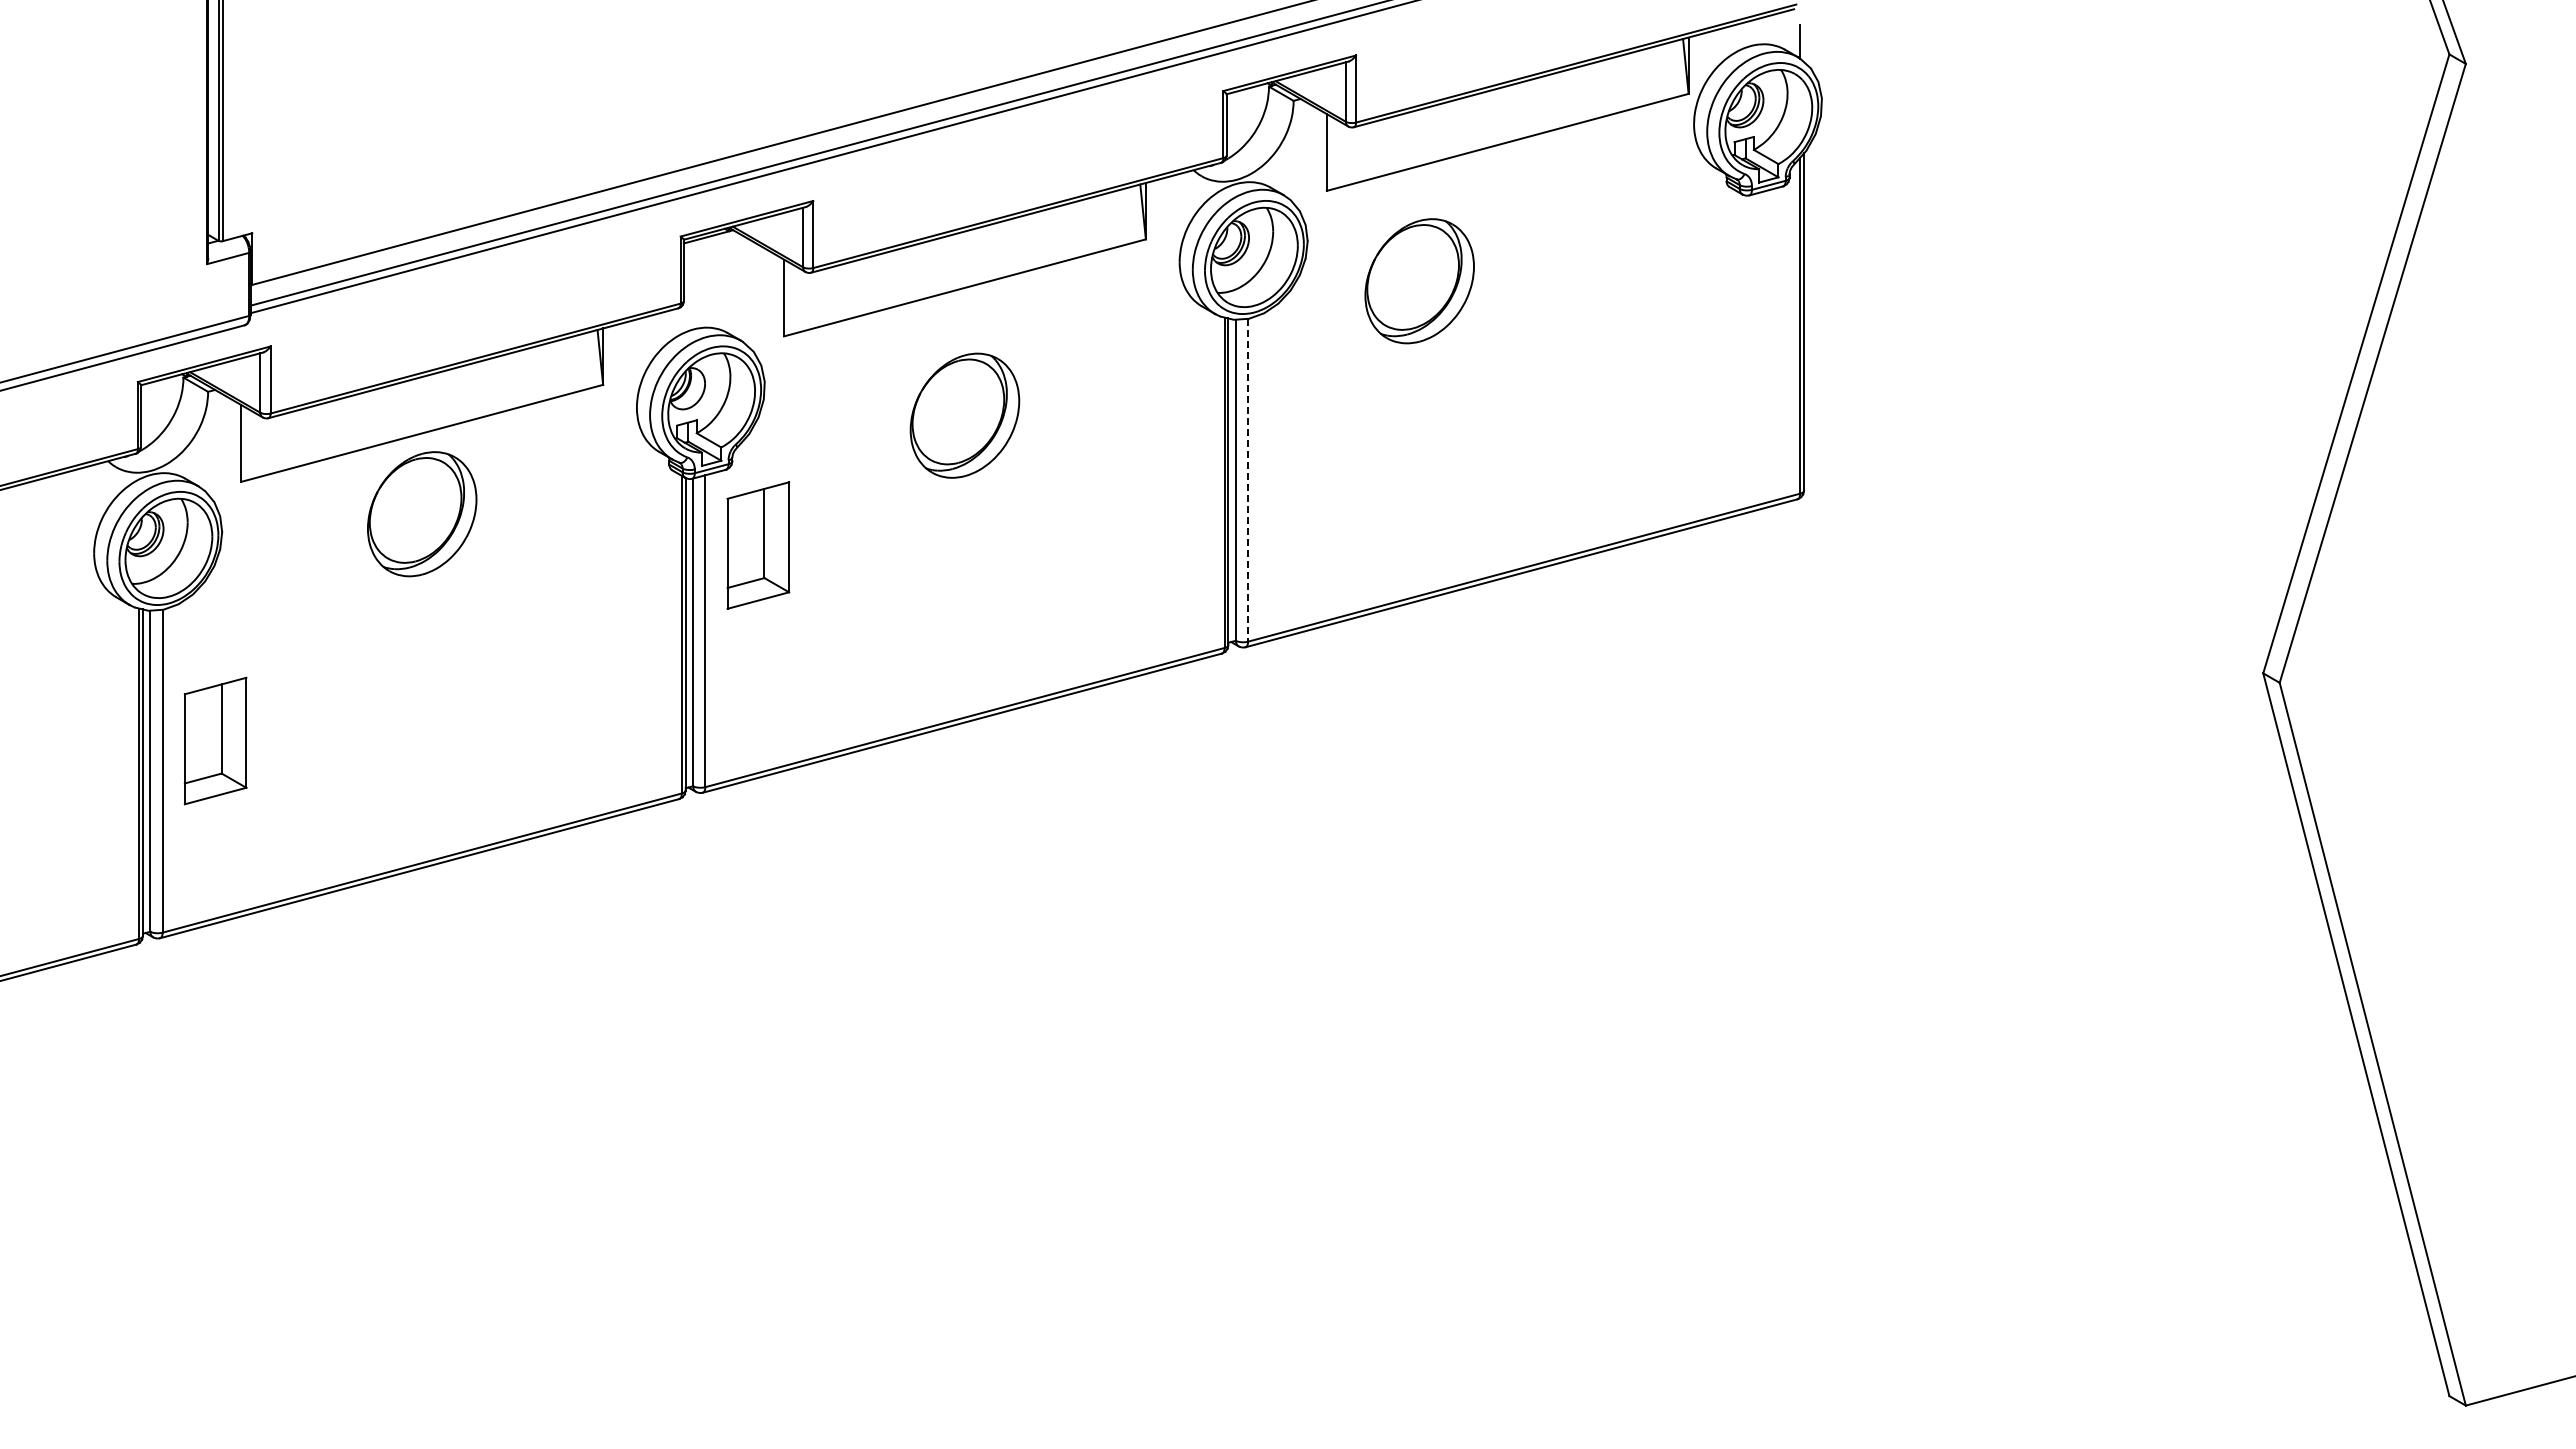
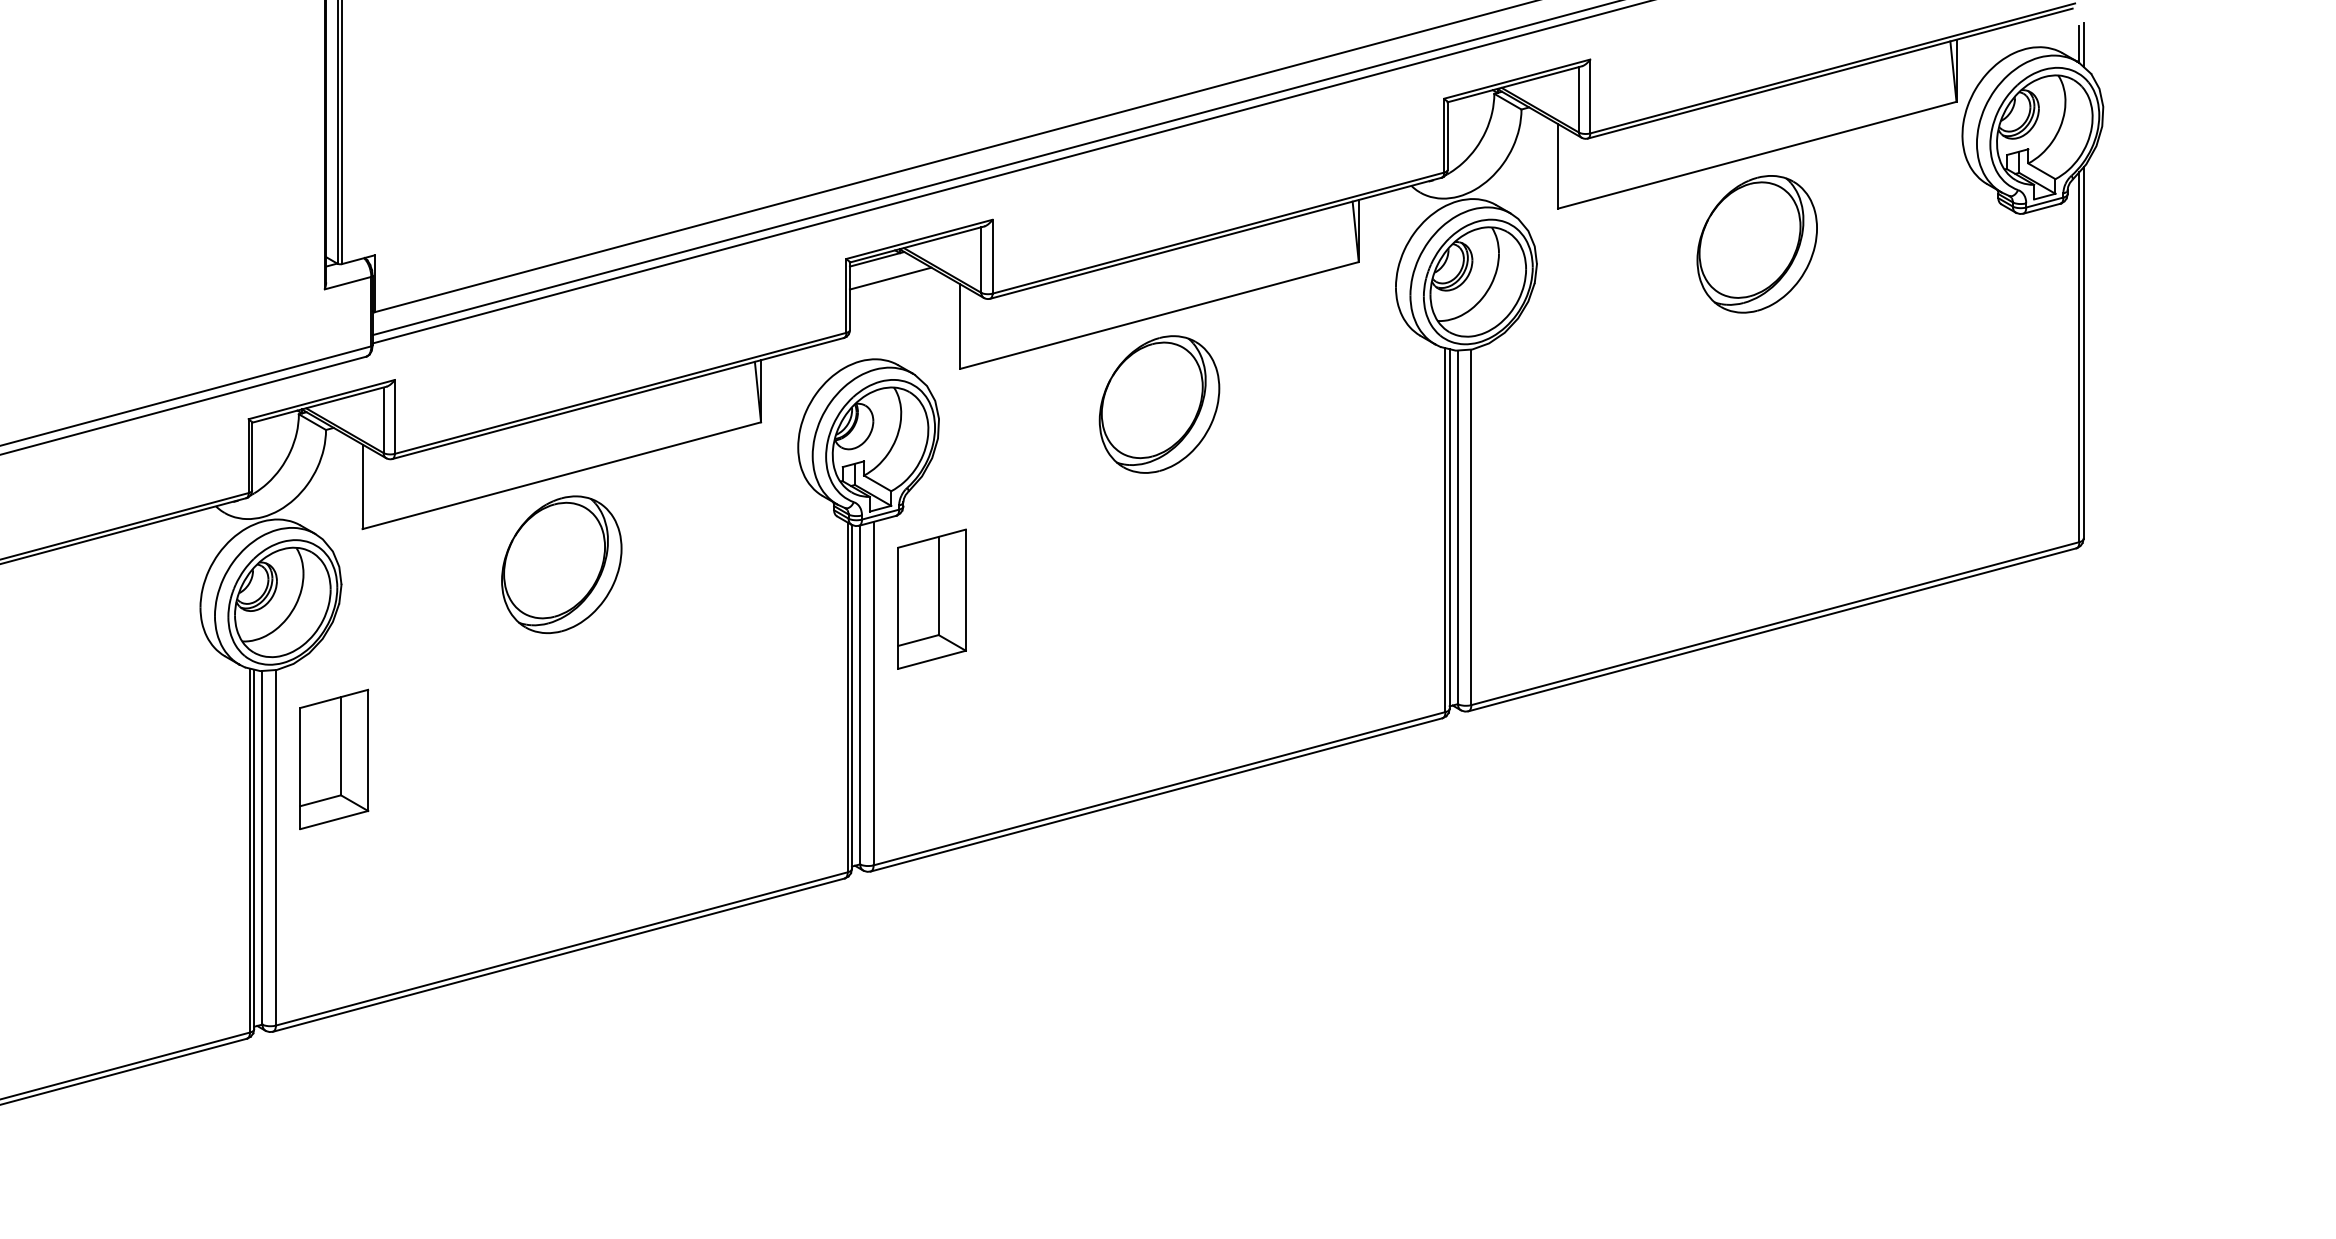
line: (1804, 42) -> (2084, 45), added
line: (720, 254) -> (890, 278), added
part: (1419, 281) -> (1757, 244), moved
part: (964, 415) -> (1159, 404), moved
line: (1248, 480) -> (1471, 527), dashed -> solid
part: (215, 740) -> (334, 758), moved

